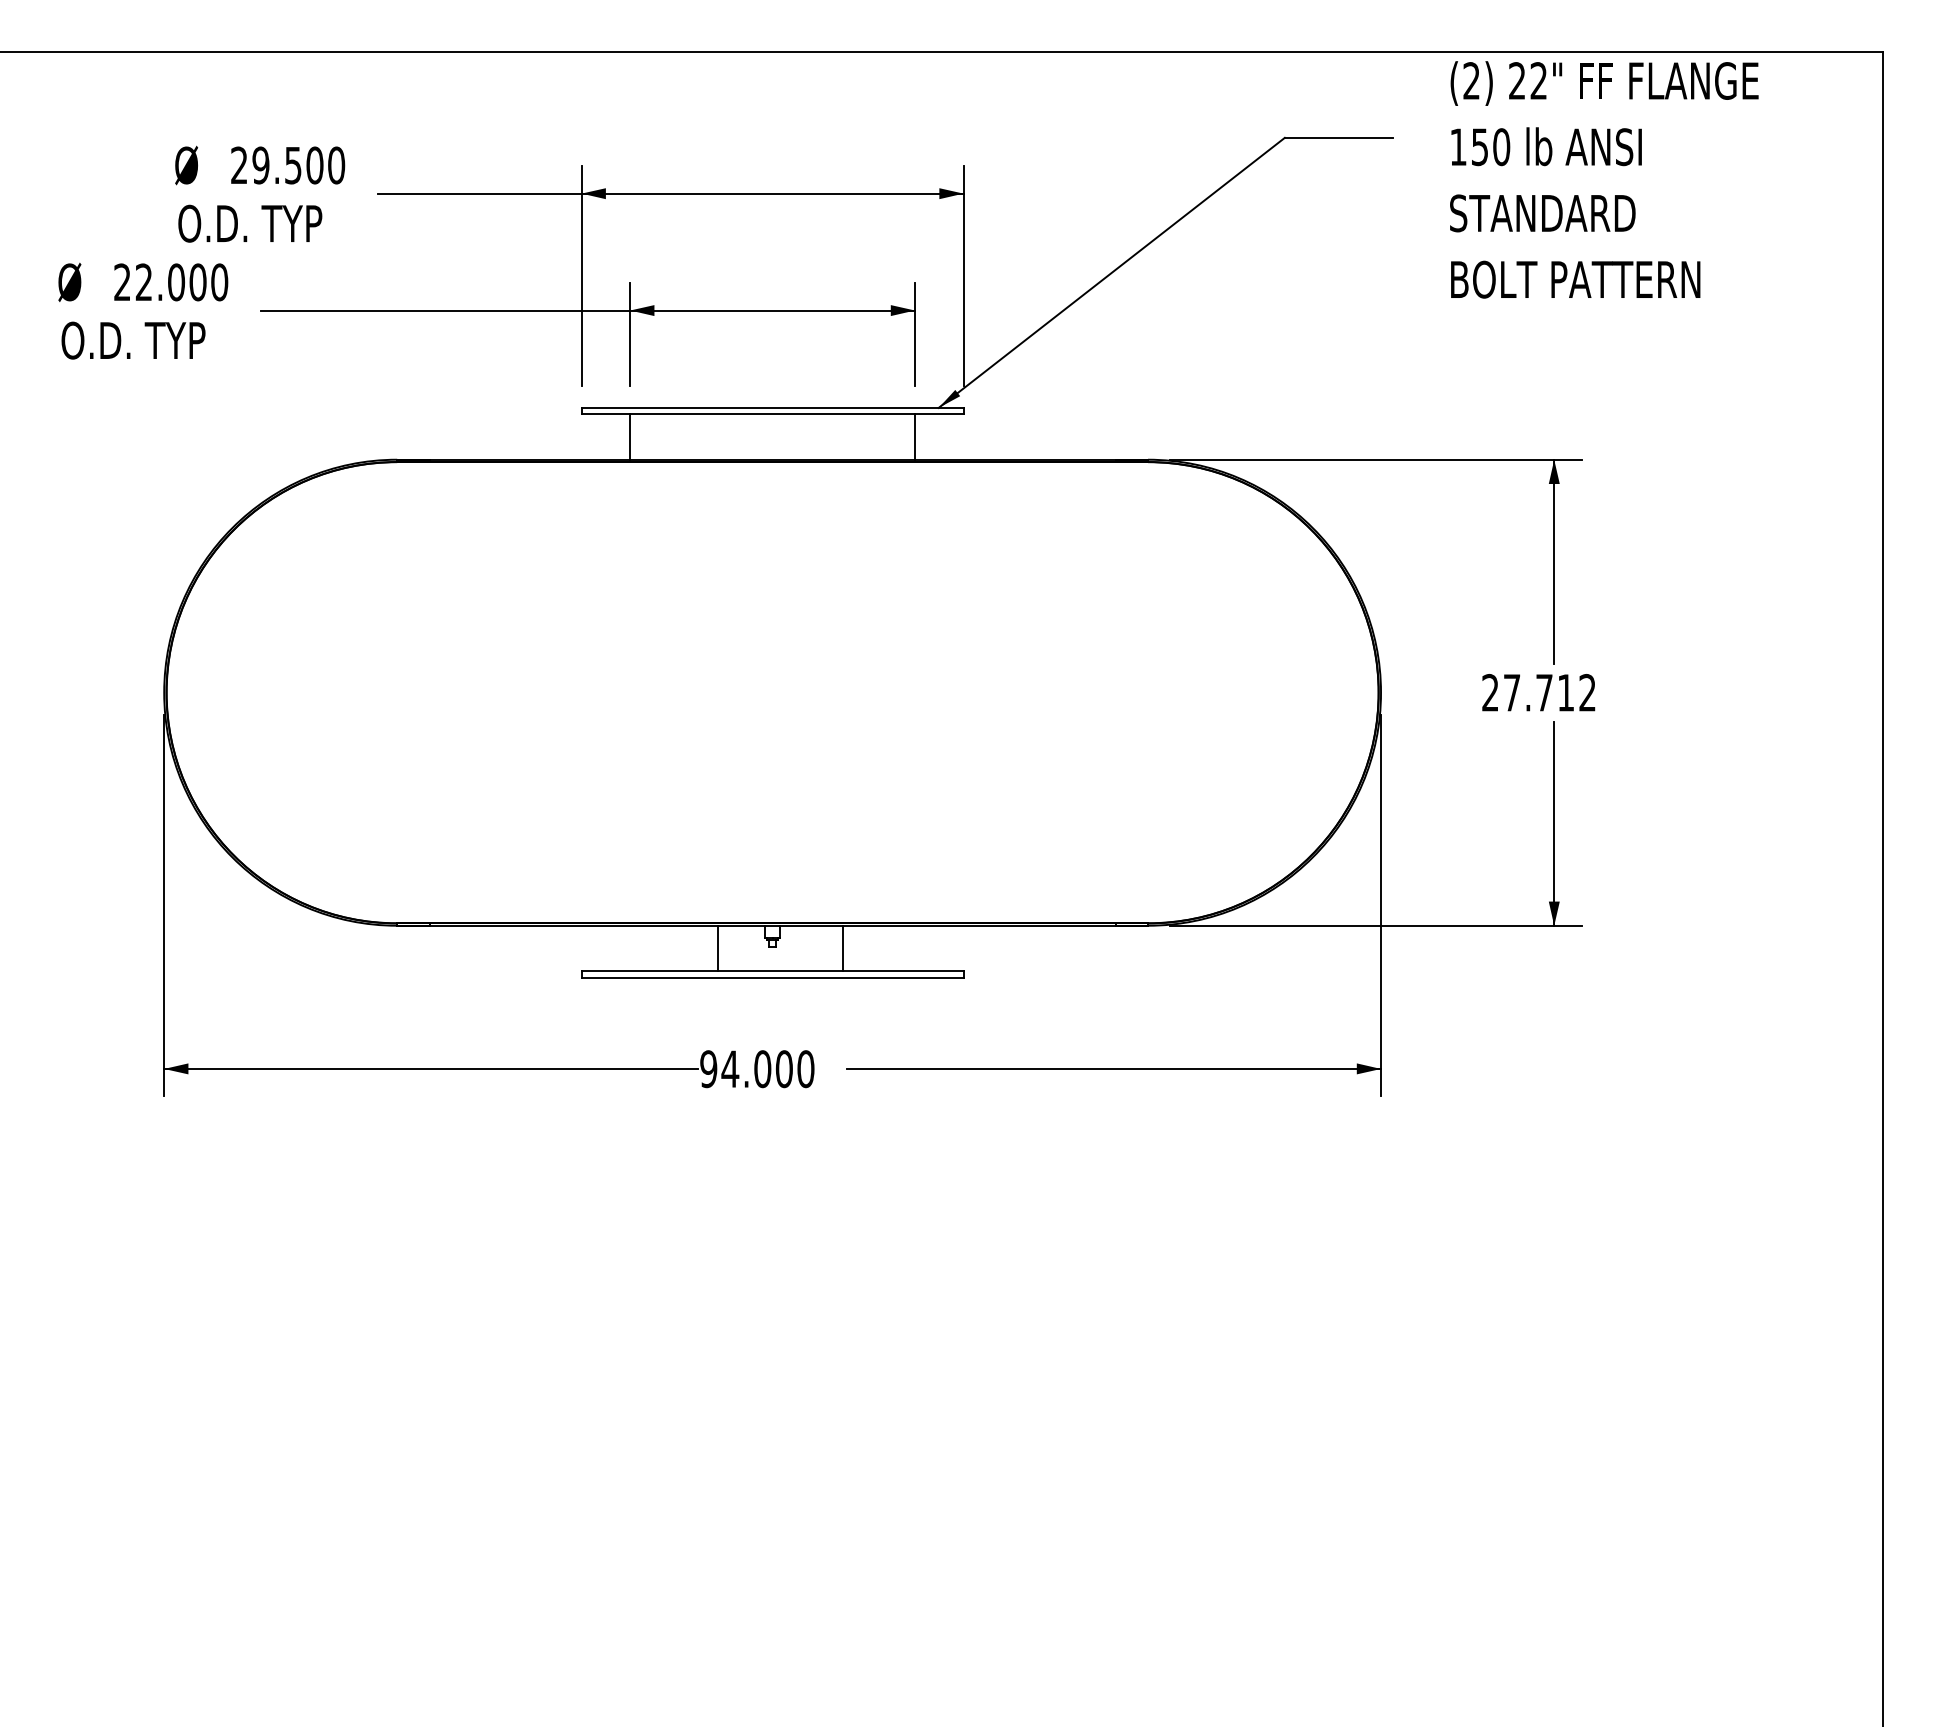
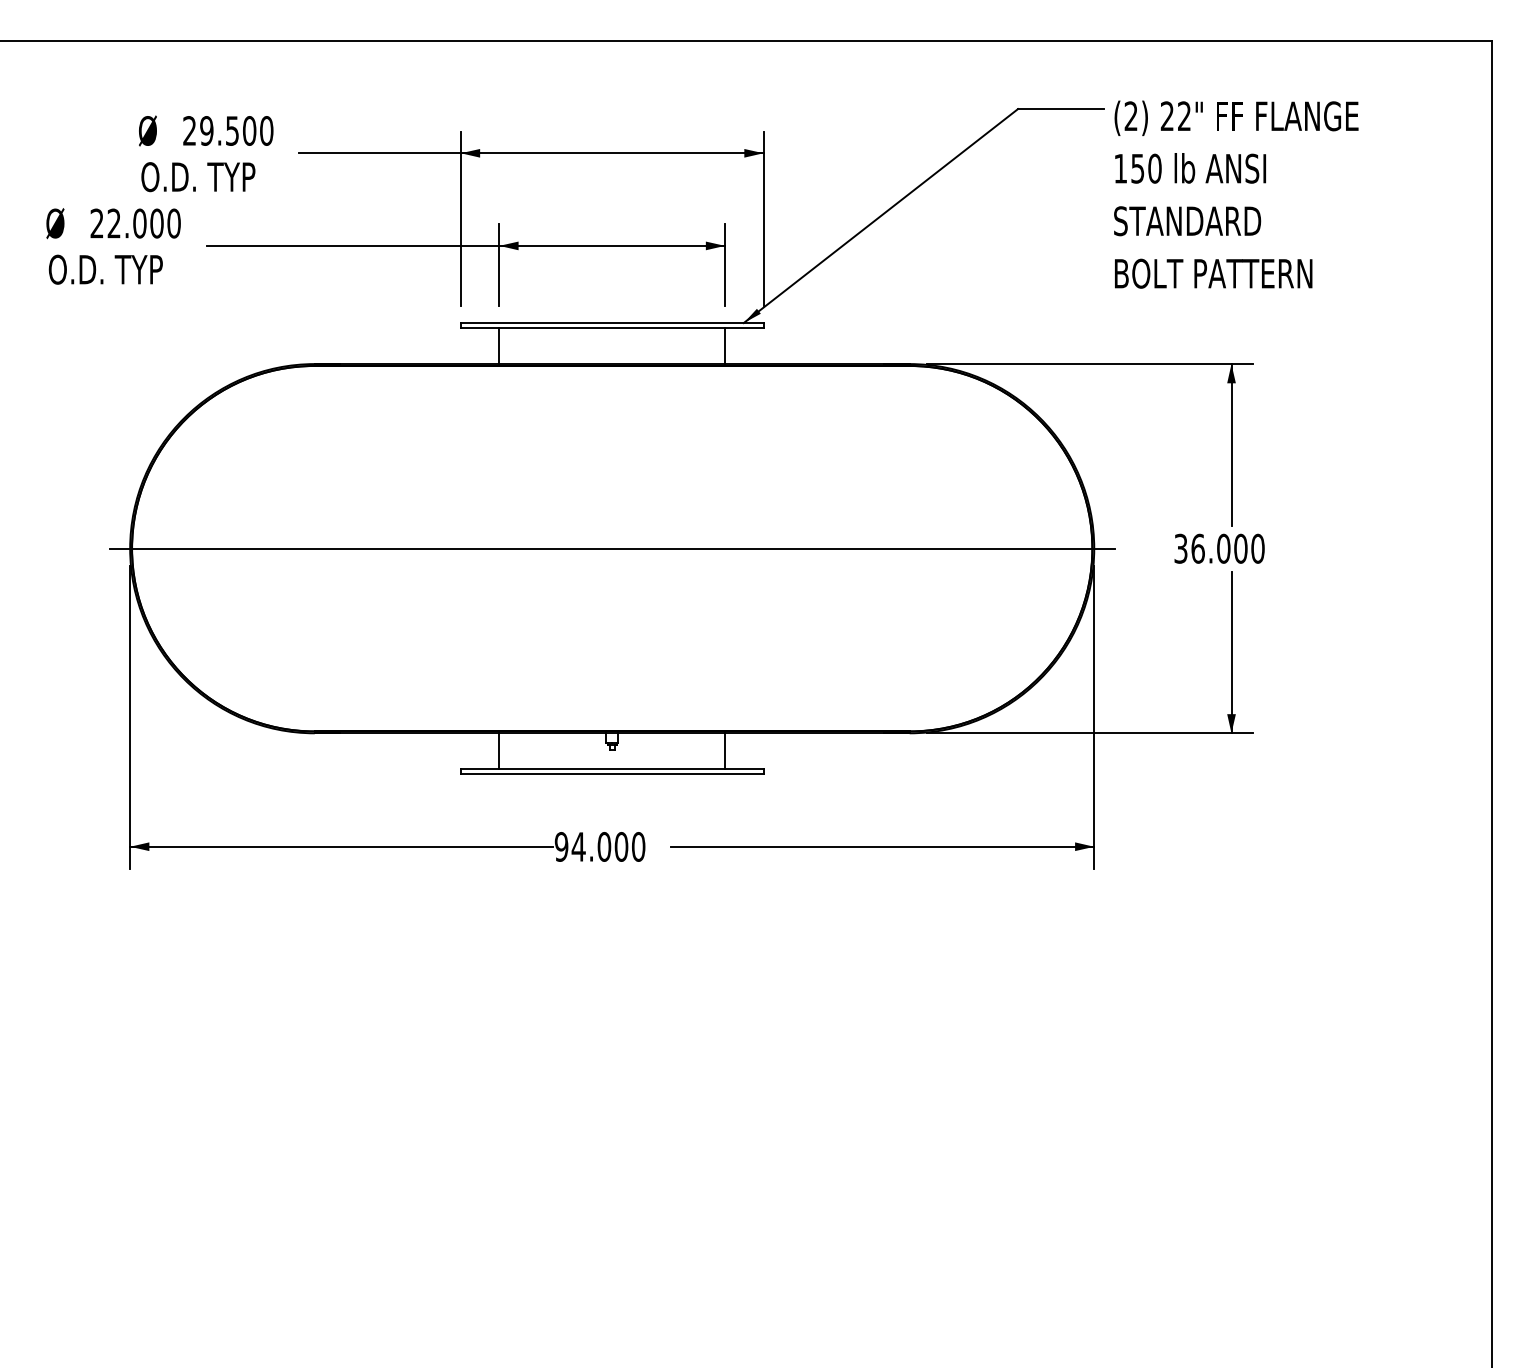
text: (1604, 179) -> (1236, 194), moved
line: (772, 692) -> (612, 548), added
text: (1539, 692) -> (1219, 548), 27.712 -> 36.000
line: (718, 948) -> (499, 751), moved
line: (843, 948) -> (725, 751), moved

